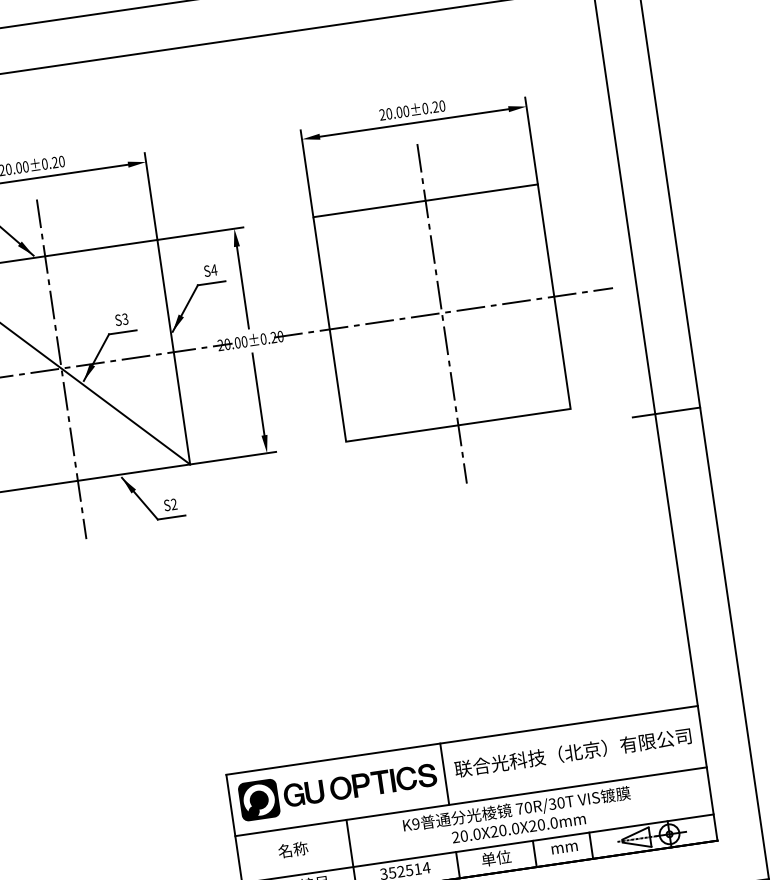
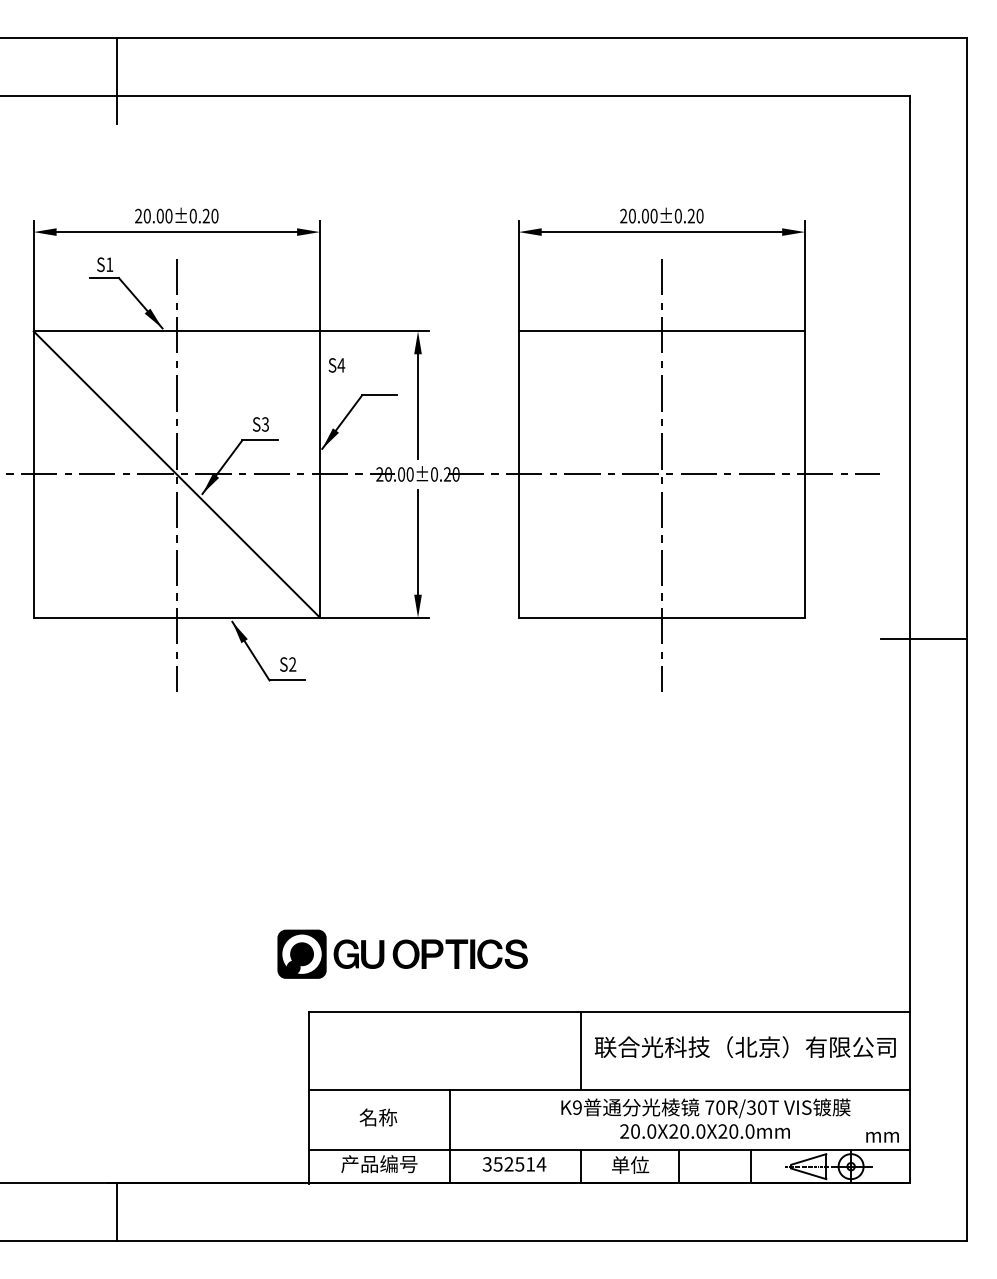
text: (210, 270) -> (336, 365), moved
part: (337, 788) -> (402, 953), moved
text: (517, 817) -> (705, 1118), moved
text: (564, 847) -> (882, 1136), moved

